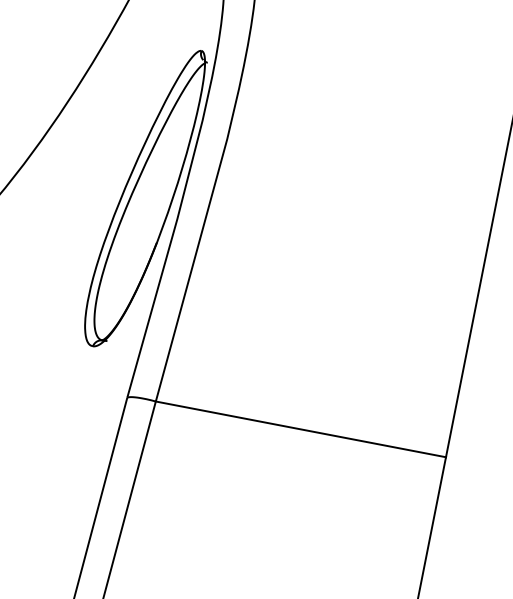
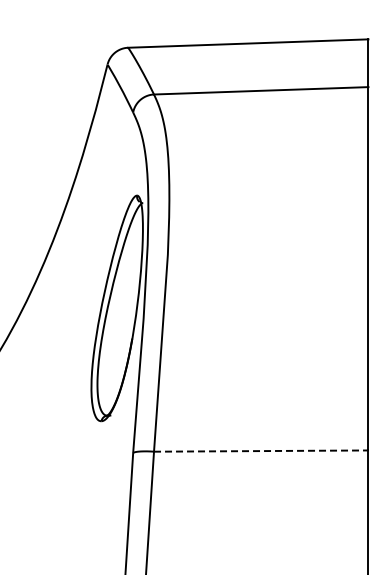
line: (301, 430) -> (261, 451), solid -> dashed

